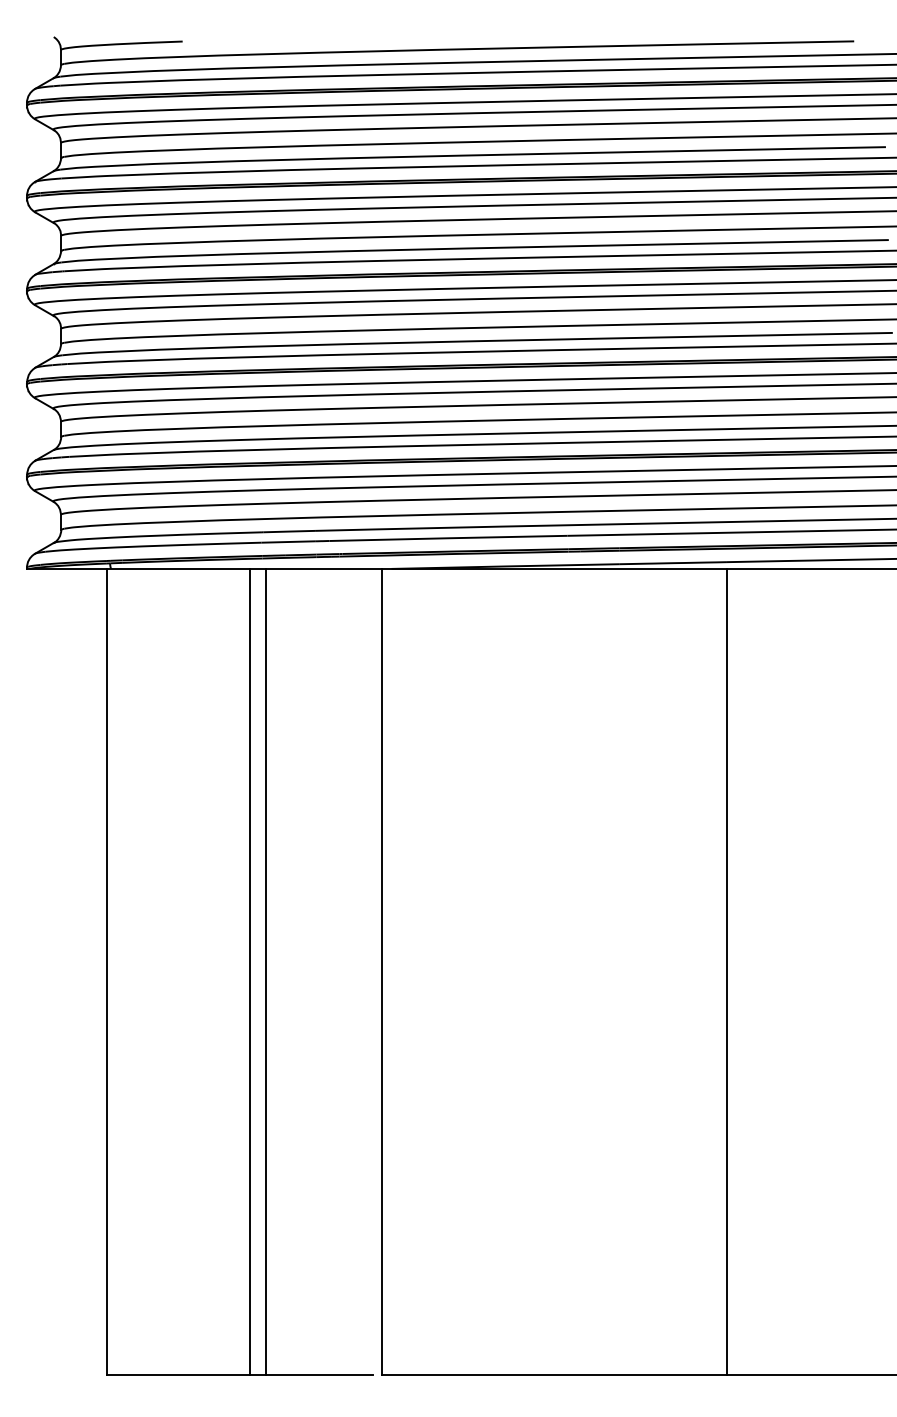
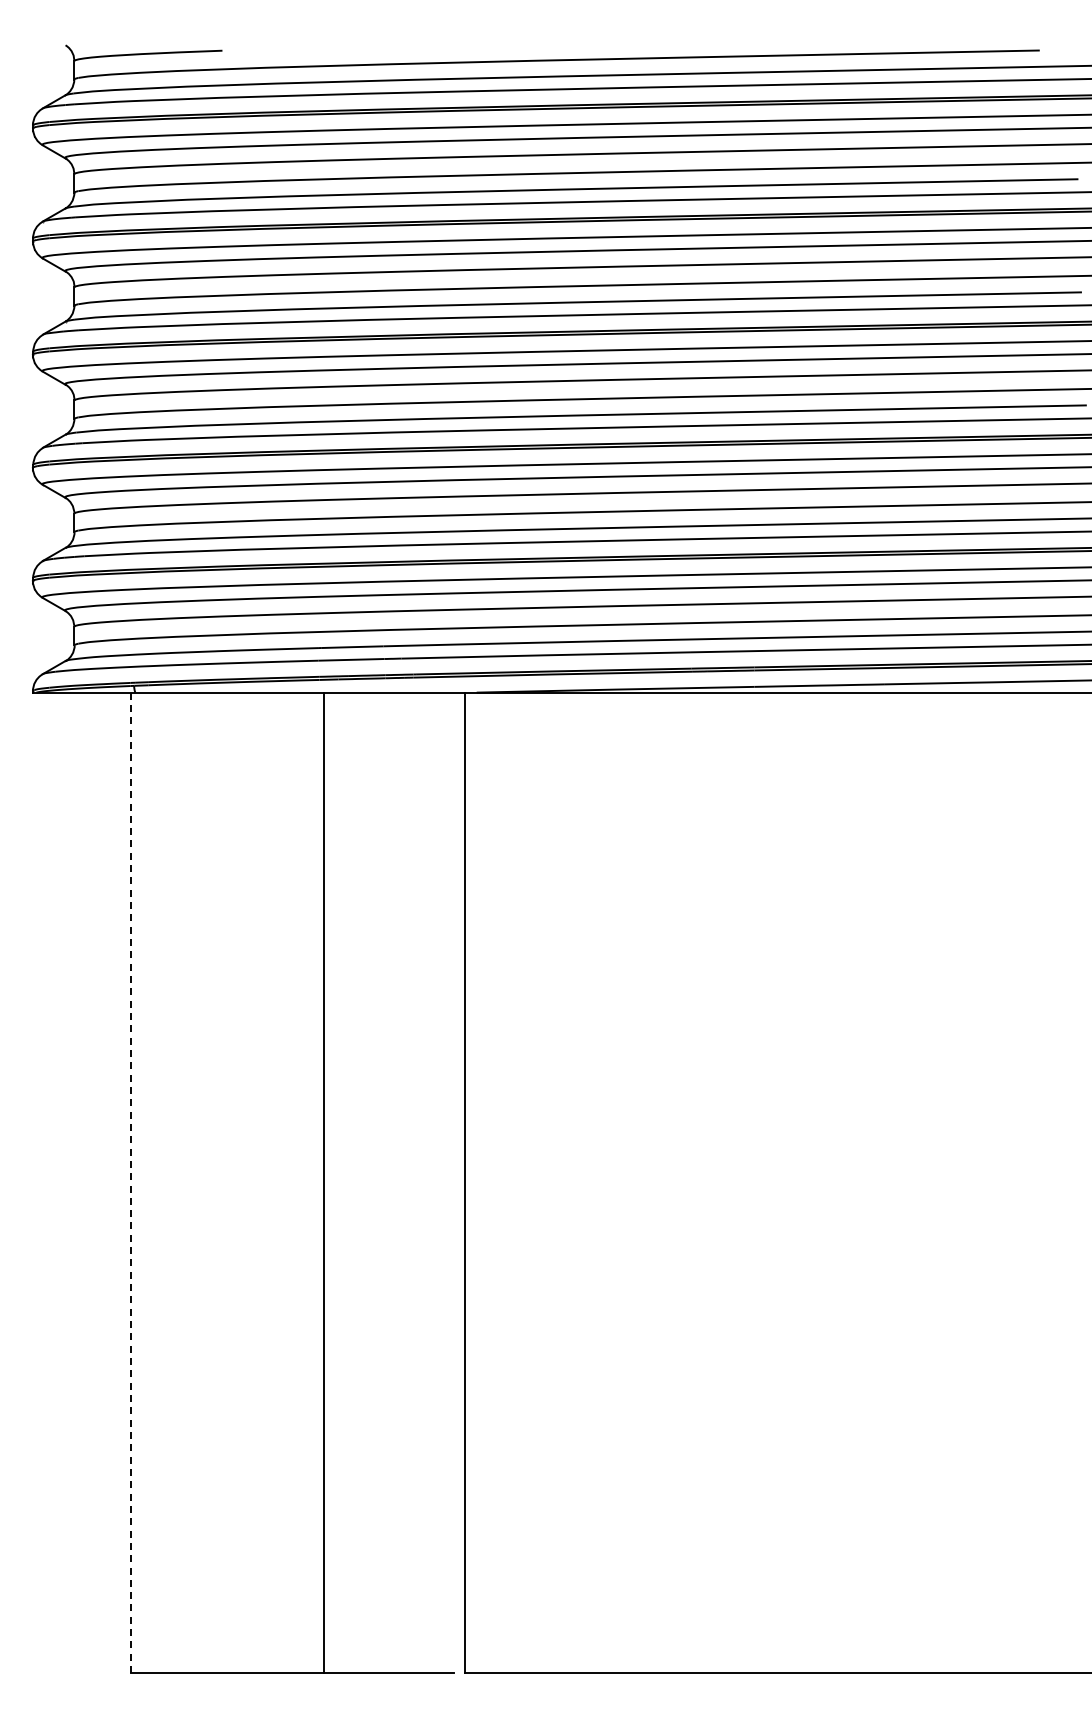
line: (250, 971) -> (304, 1182), removed
line: (727, 971) -> (885, 1182), removed
line: (107, 972) -> (130, 1183), solid -> dashed

